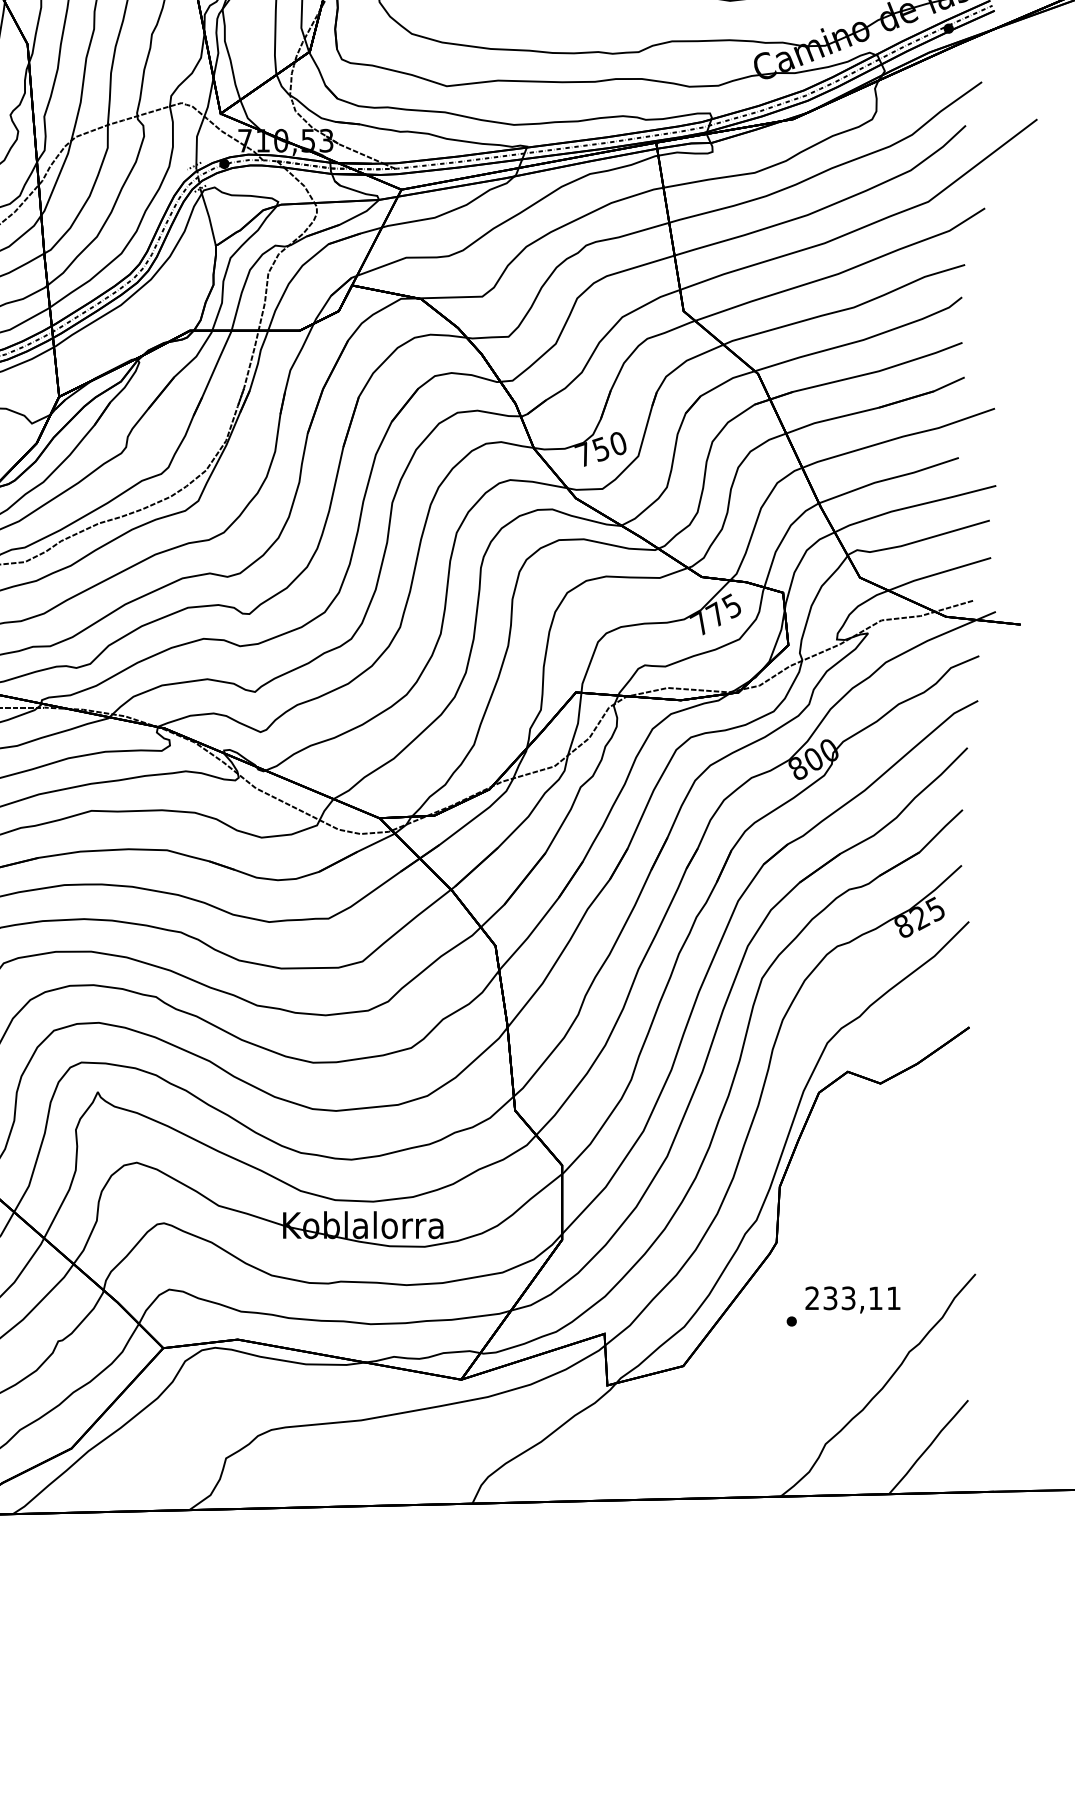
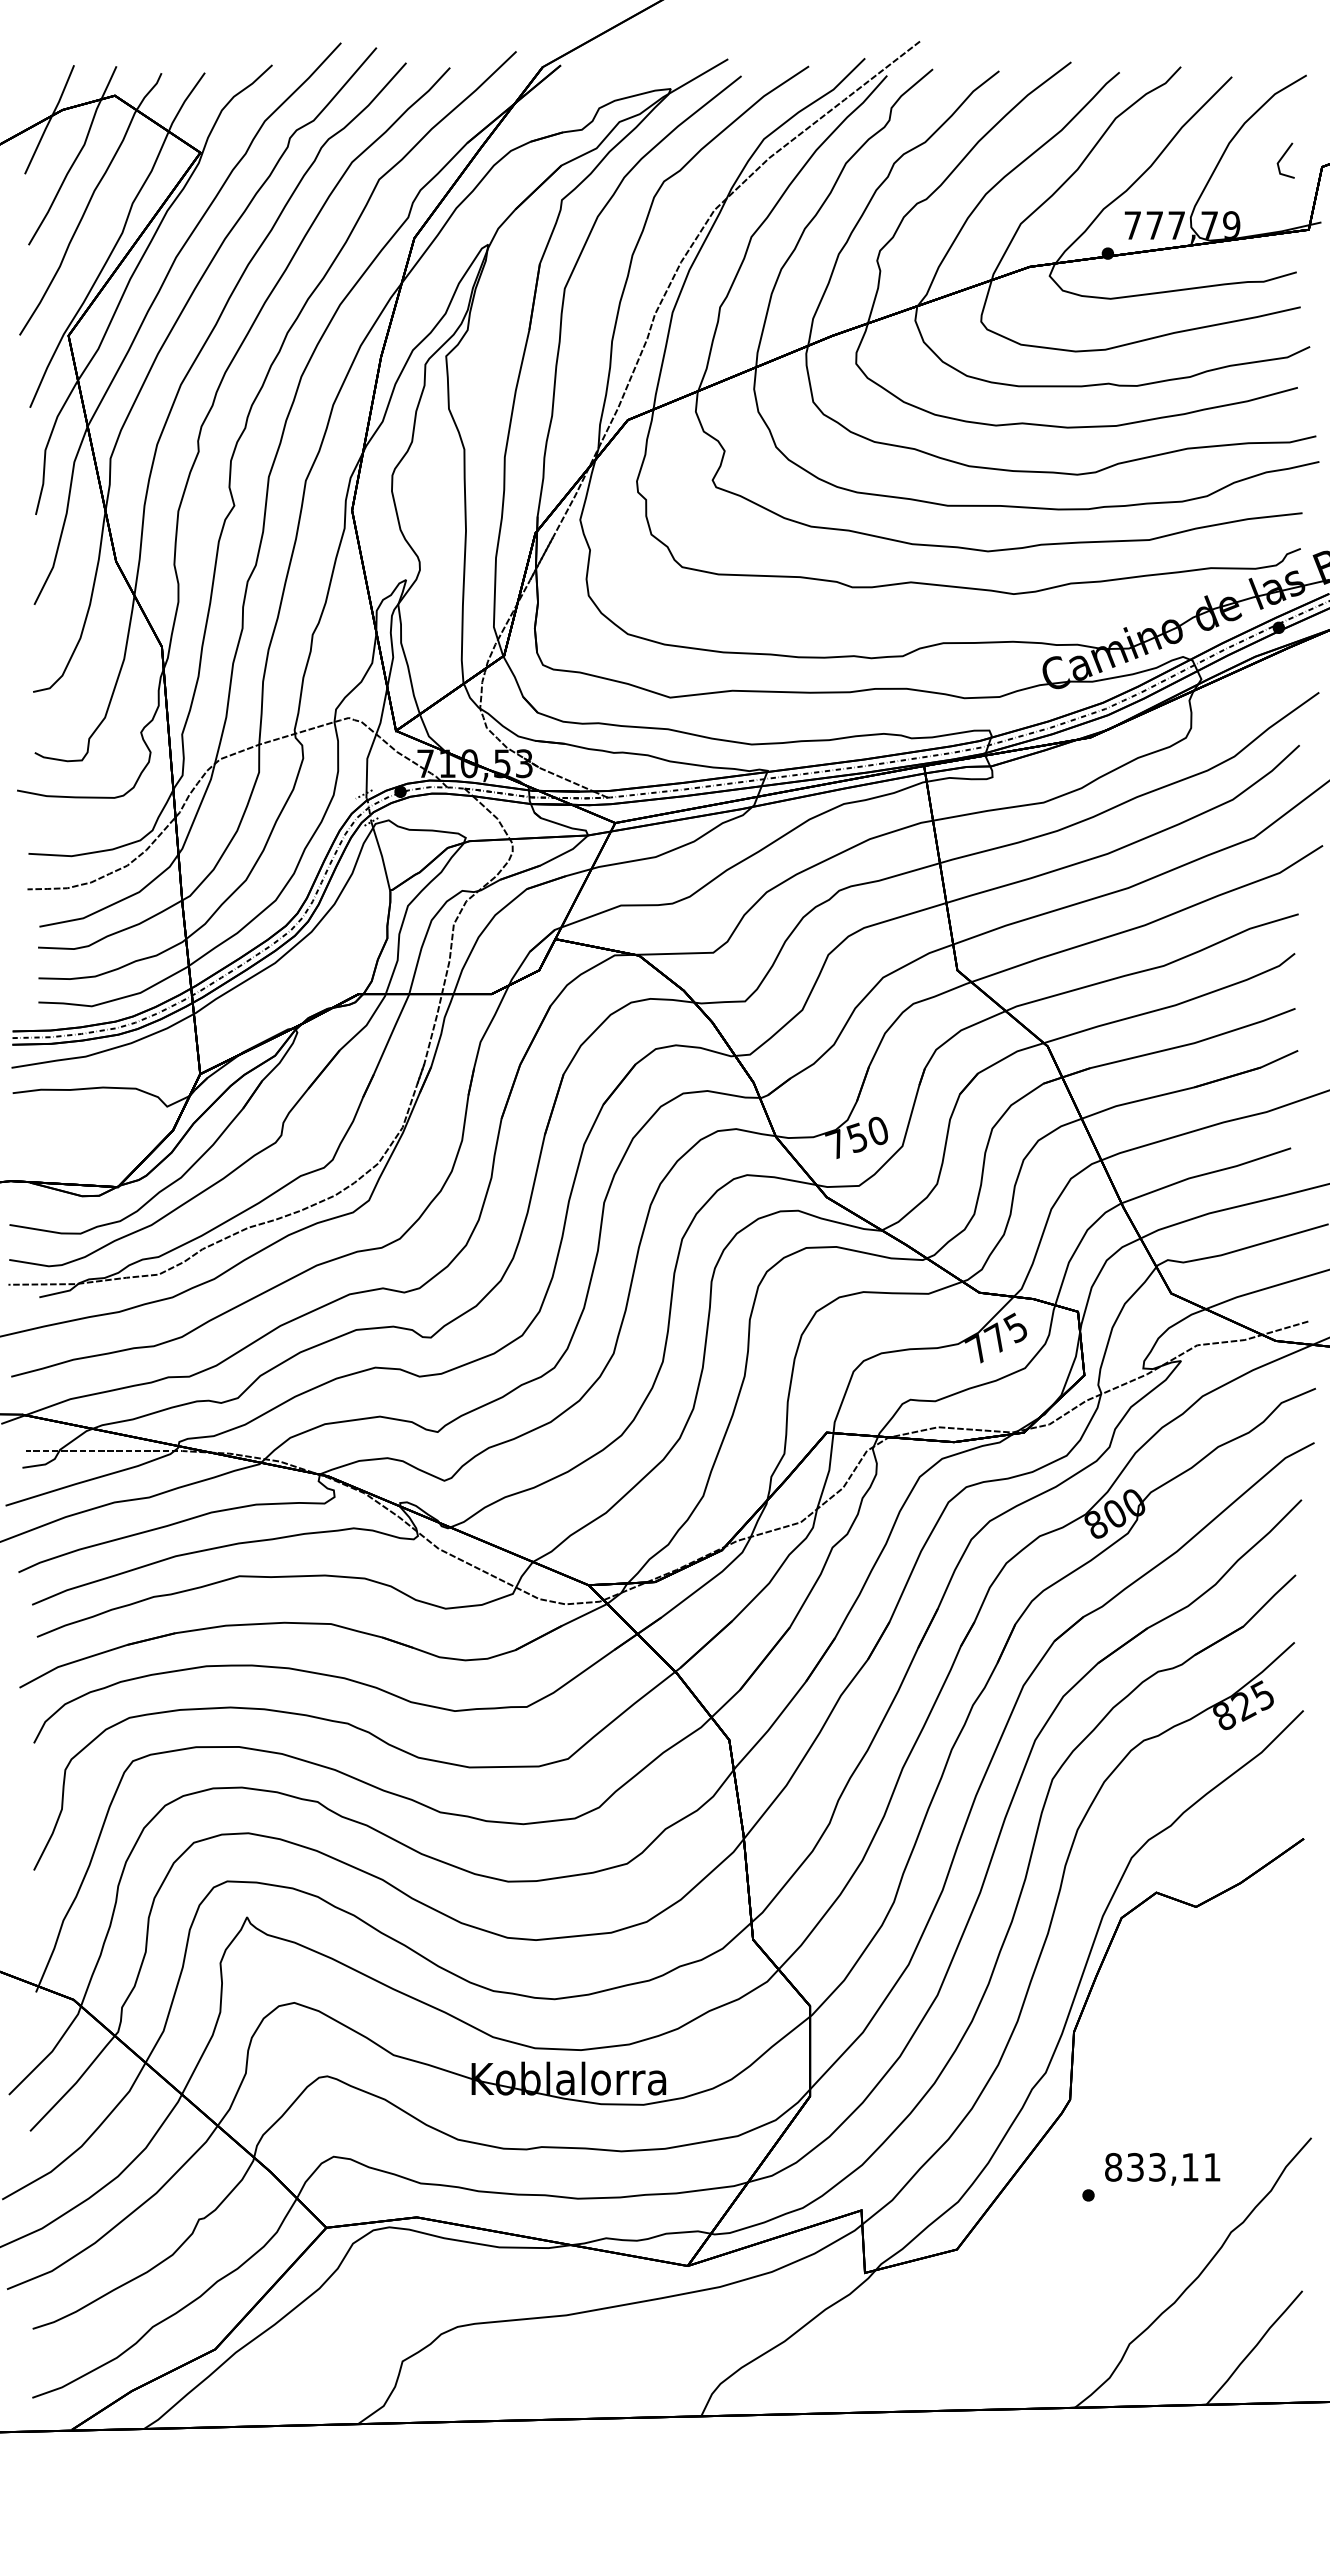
text: (812, 1298) -> (1113, 2167), 233,11 -> 833,11

